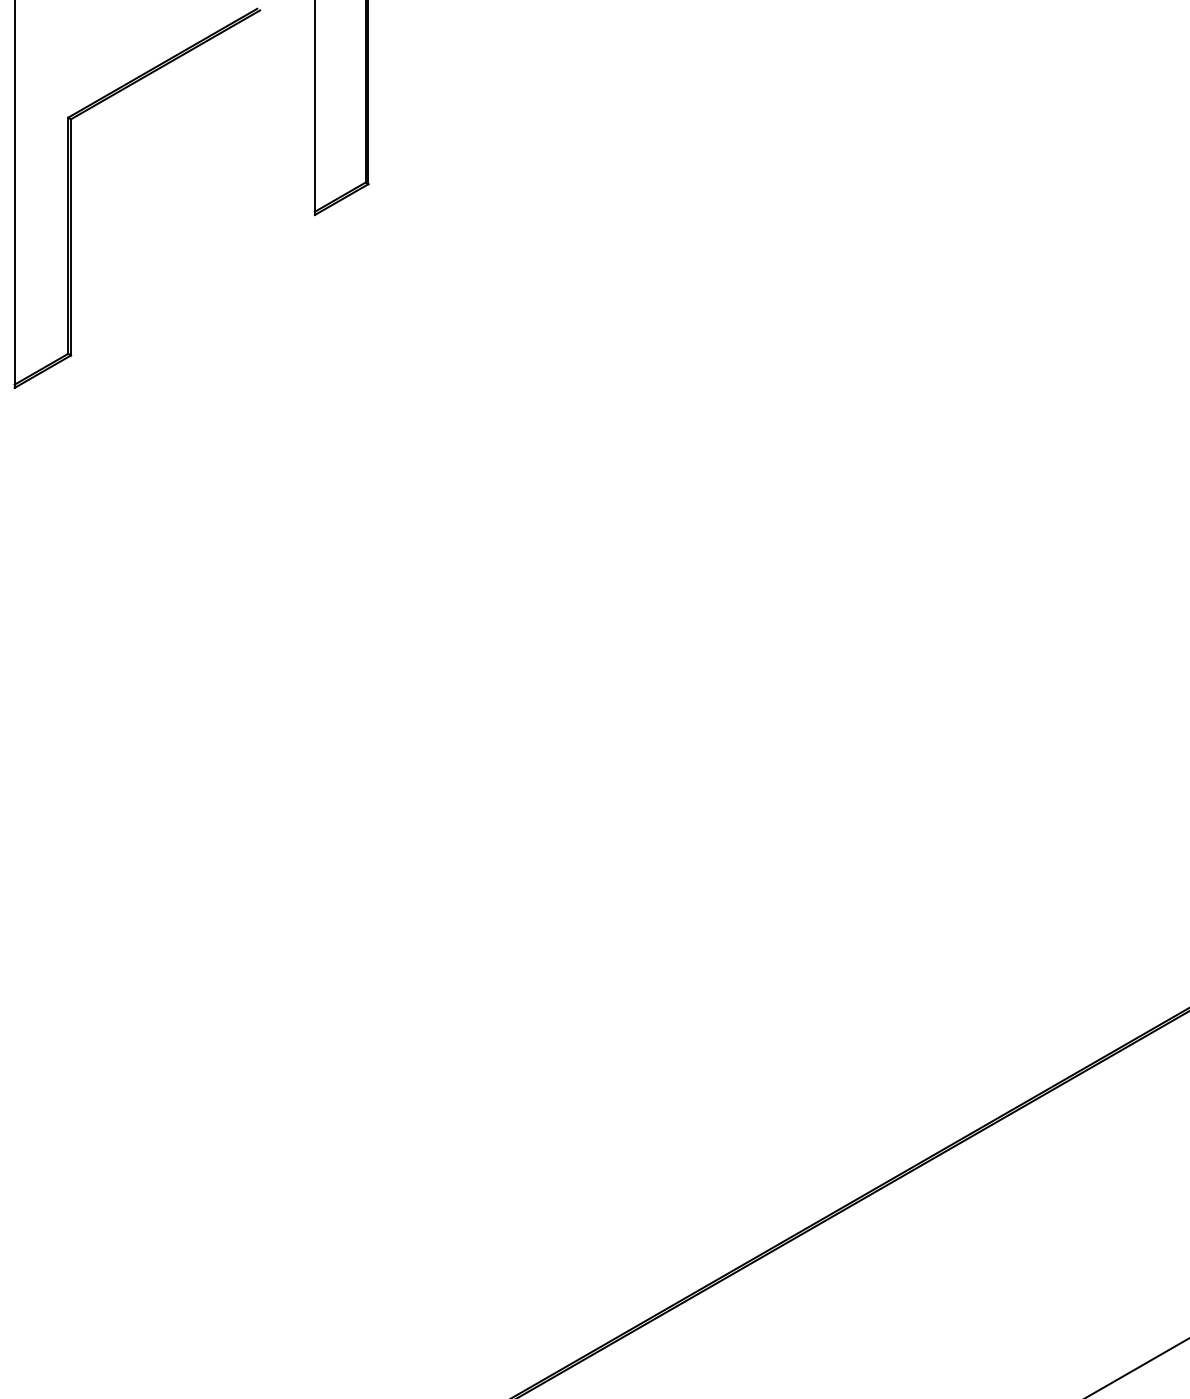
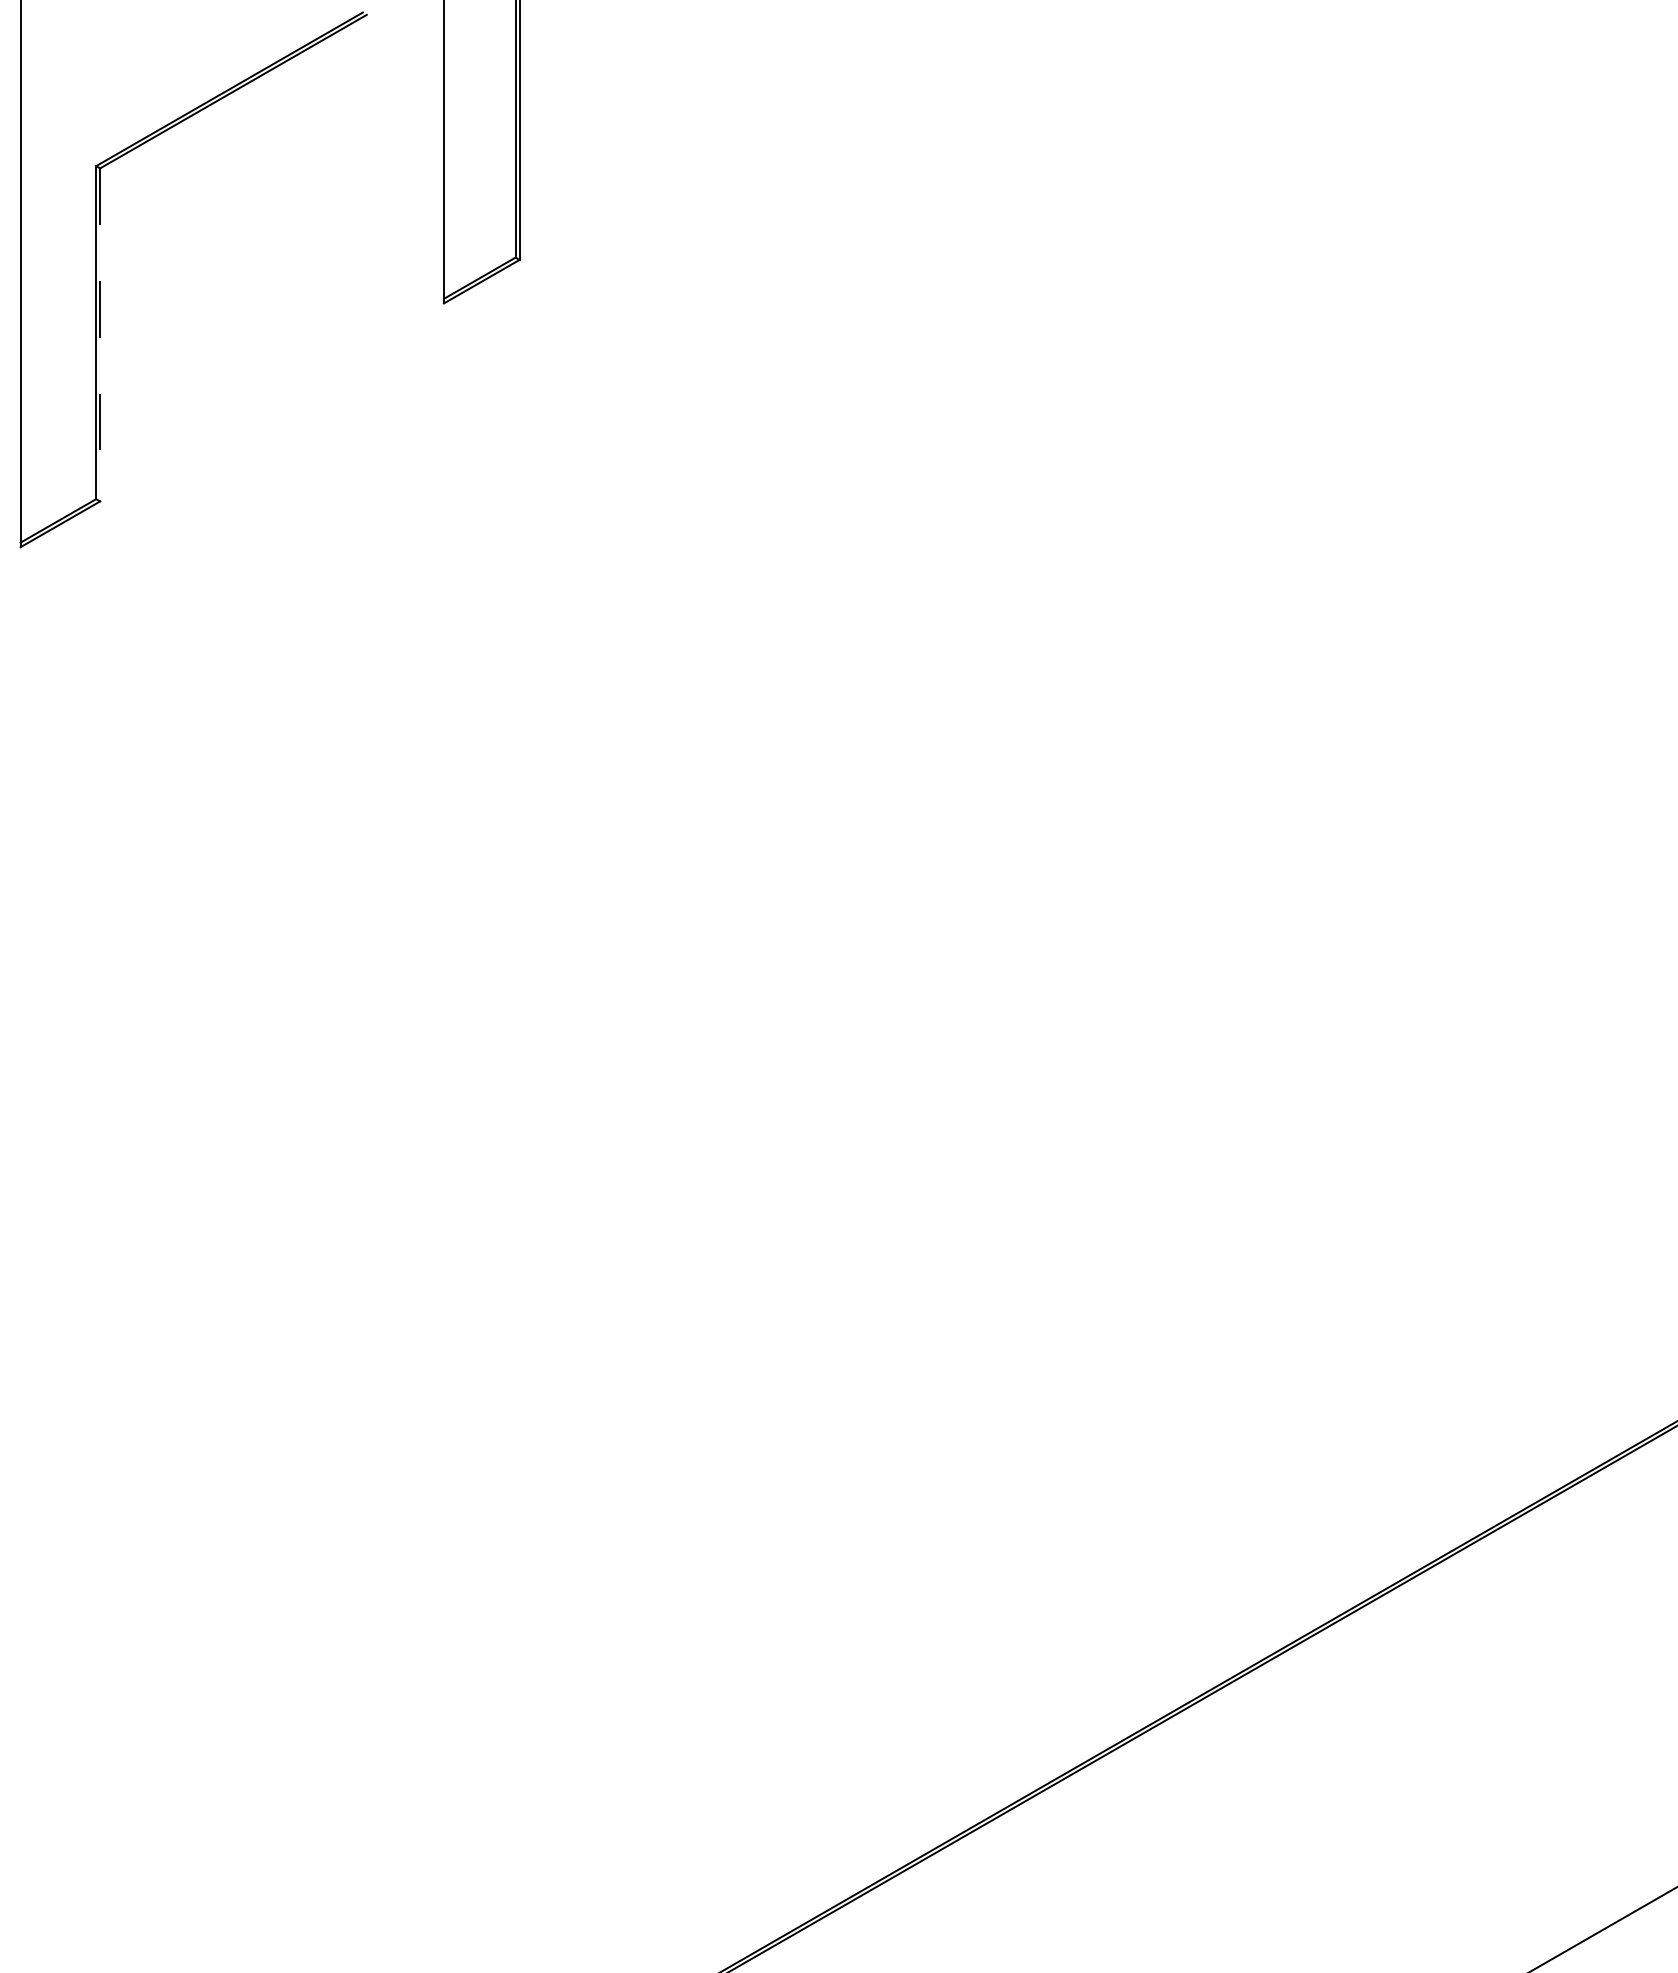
line: (71, 237) -> (100, 334), solid -> dashed

